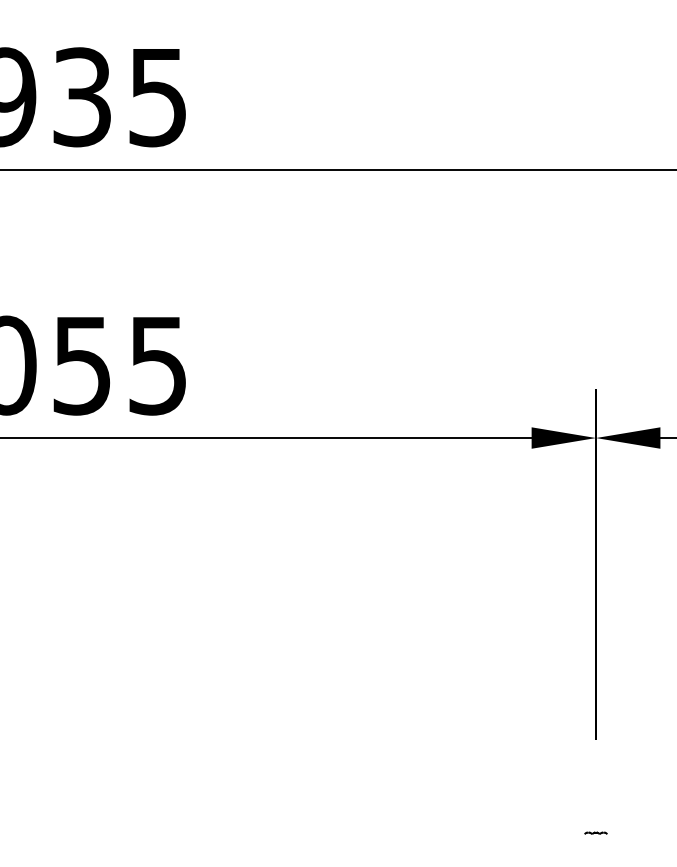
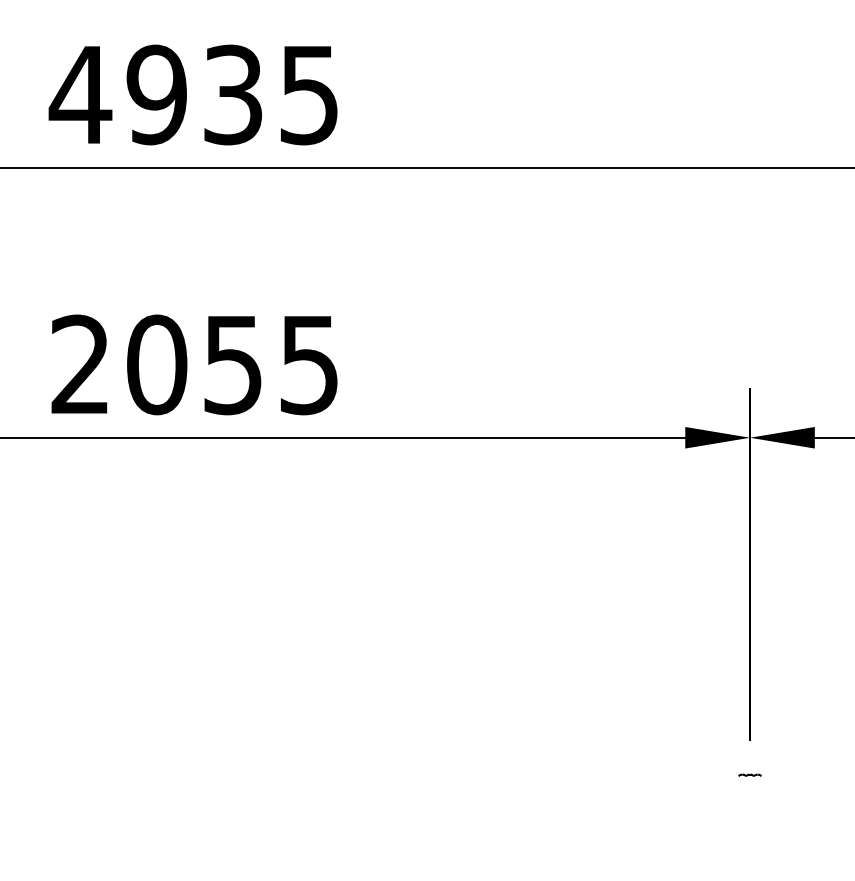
line: (595, 832) -> (749, 774), moved

